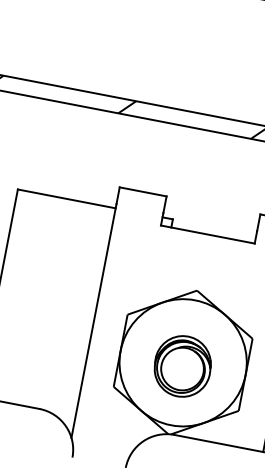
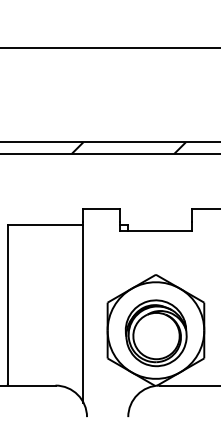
part: (181, 366) -> (155, 333), size x1.43

